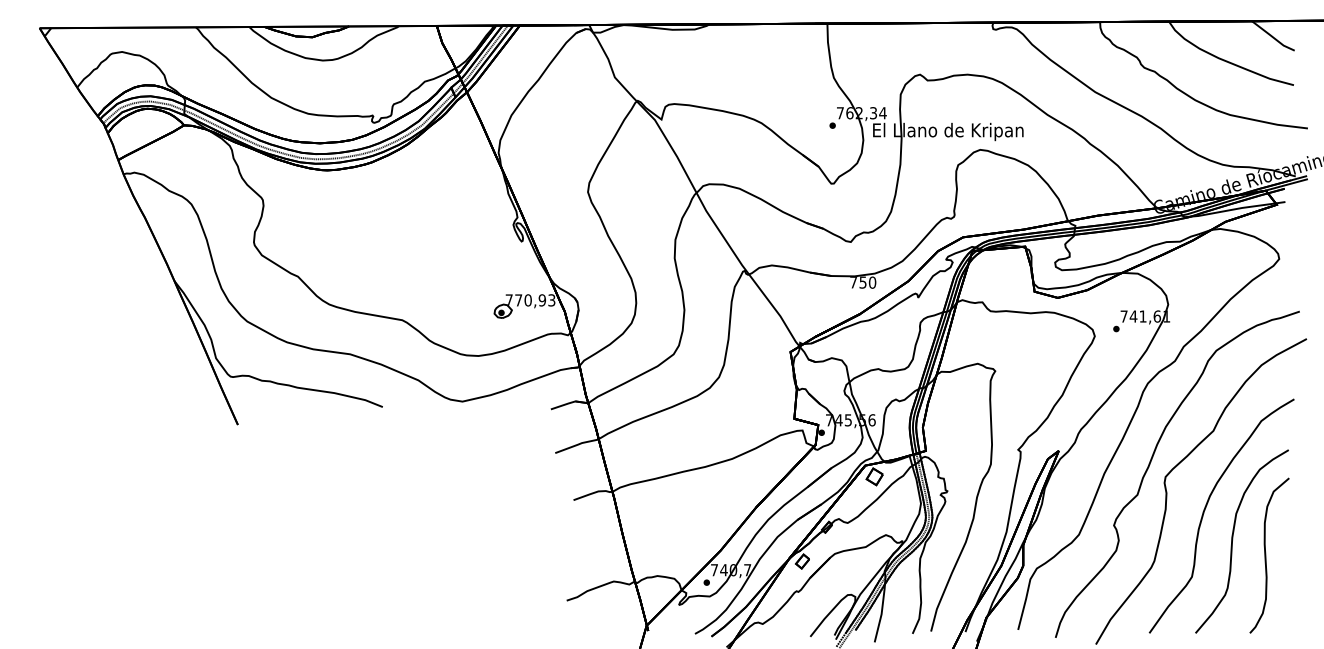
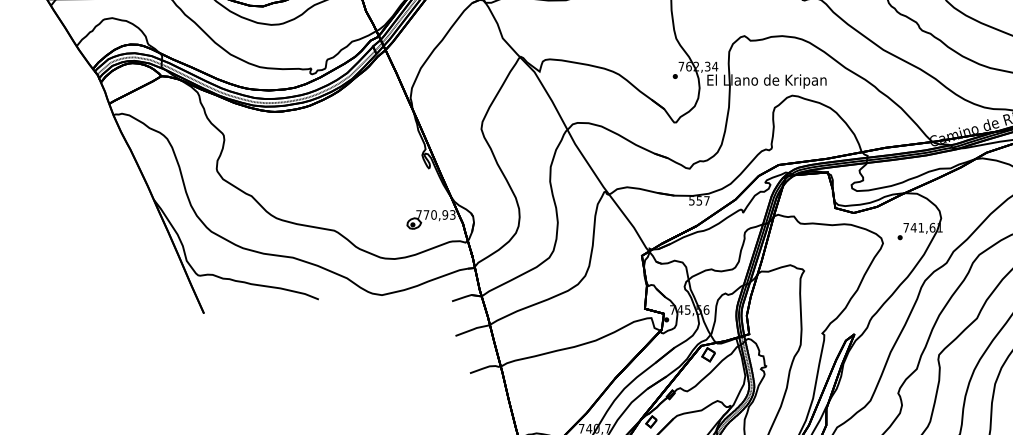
text: (863, 282) -> (699, 200), 750 -> 557

